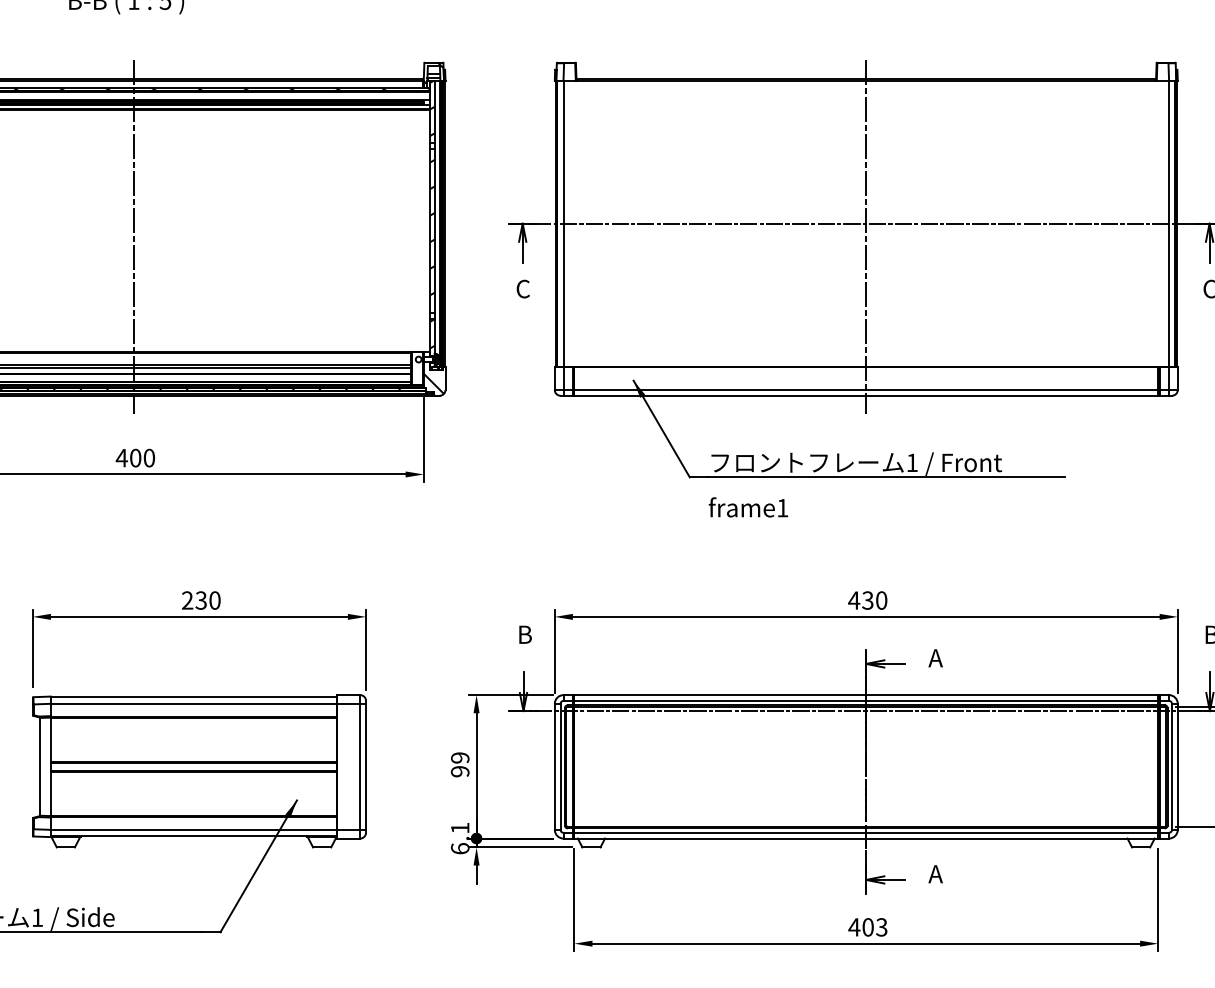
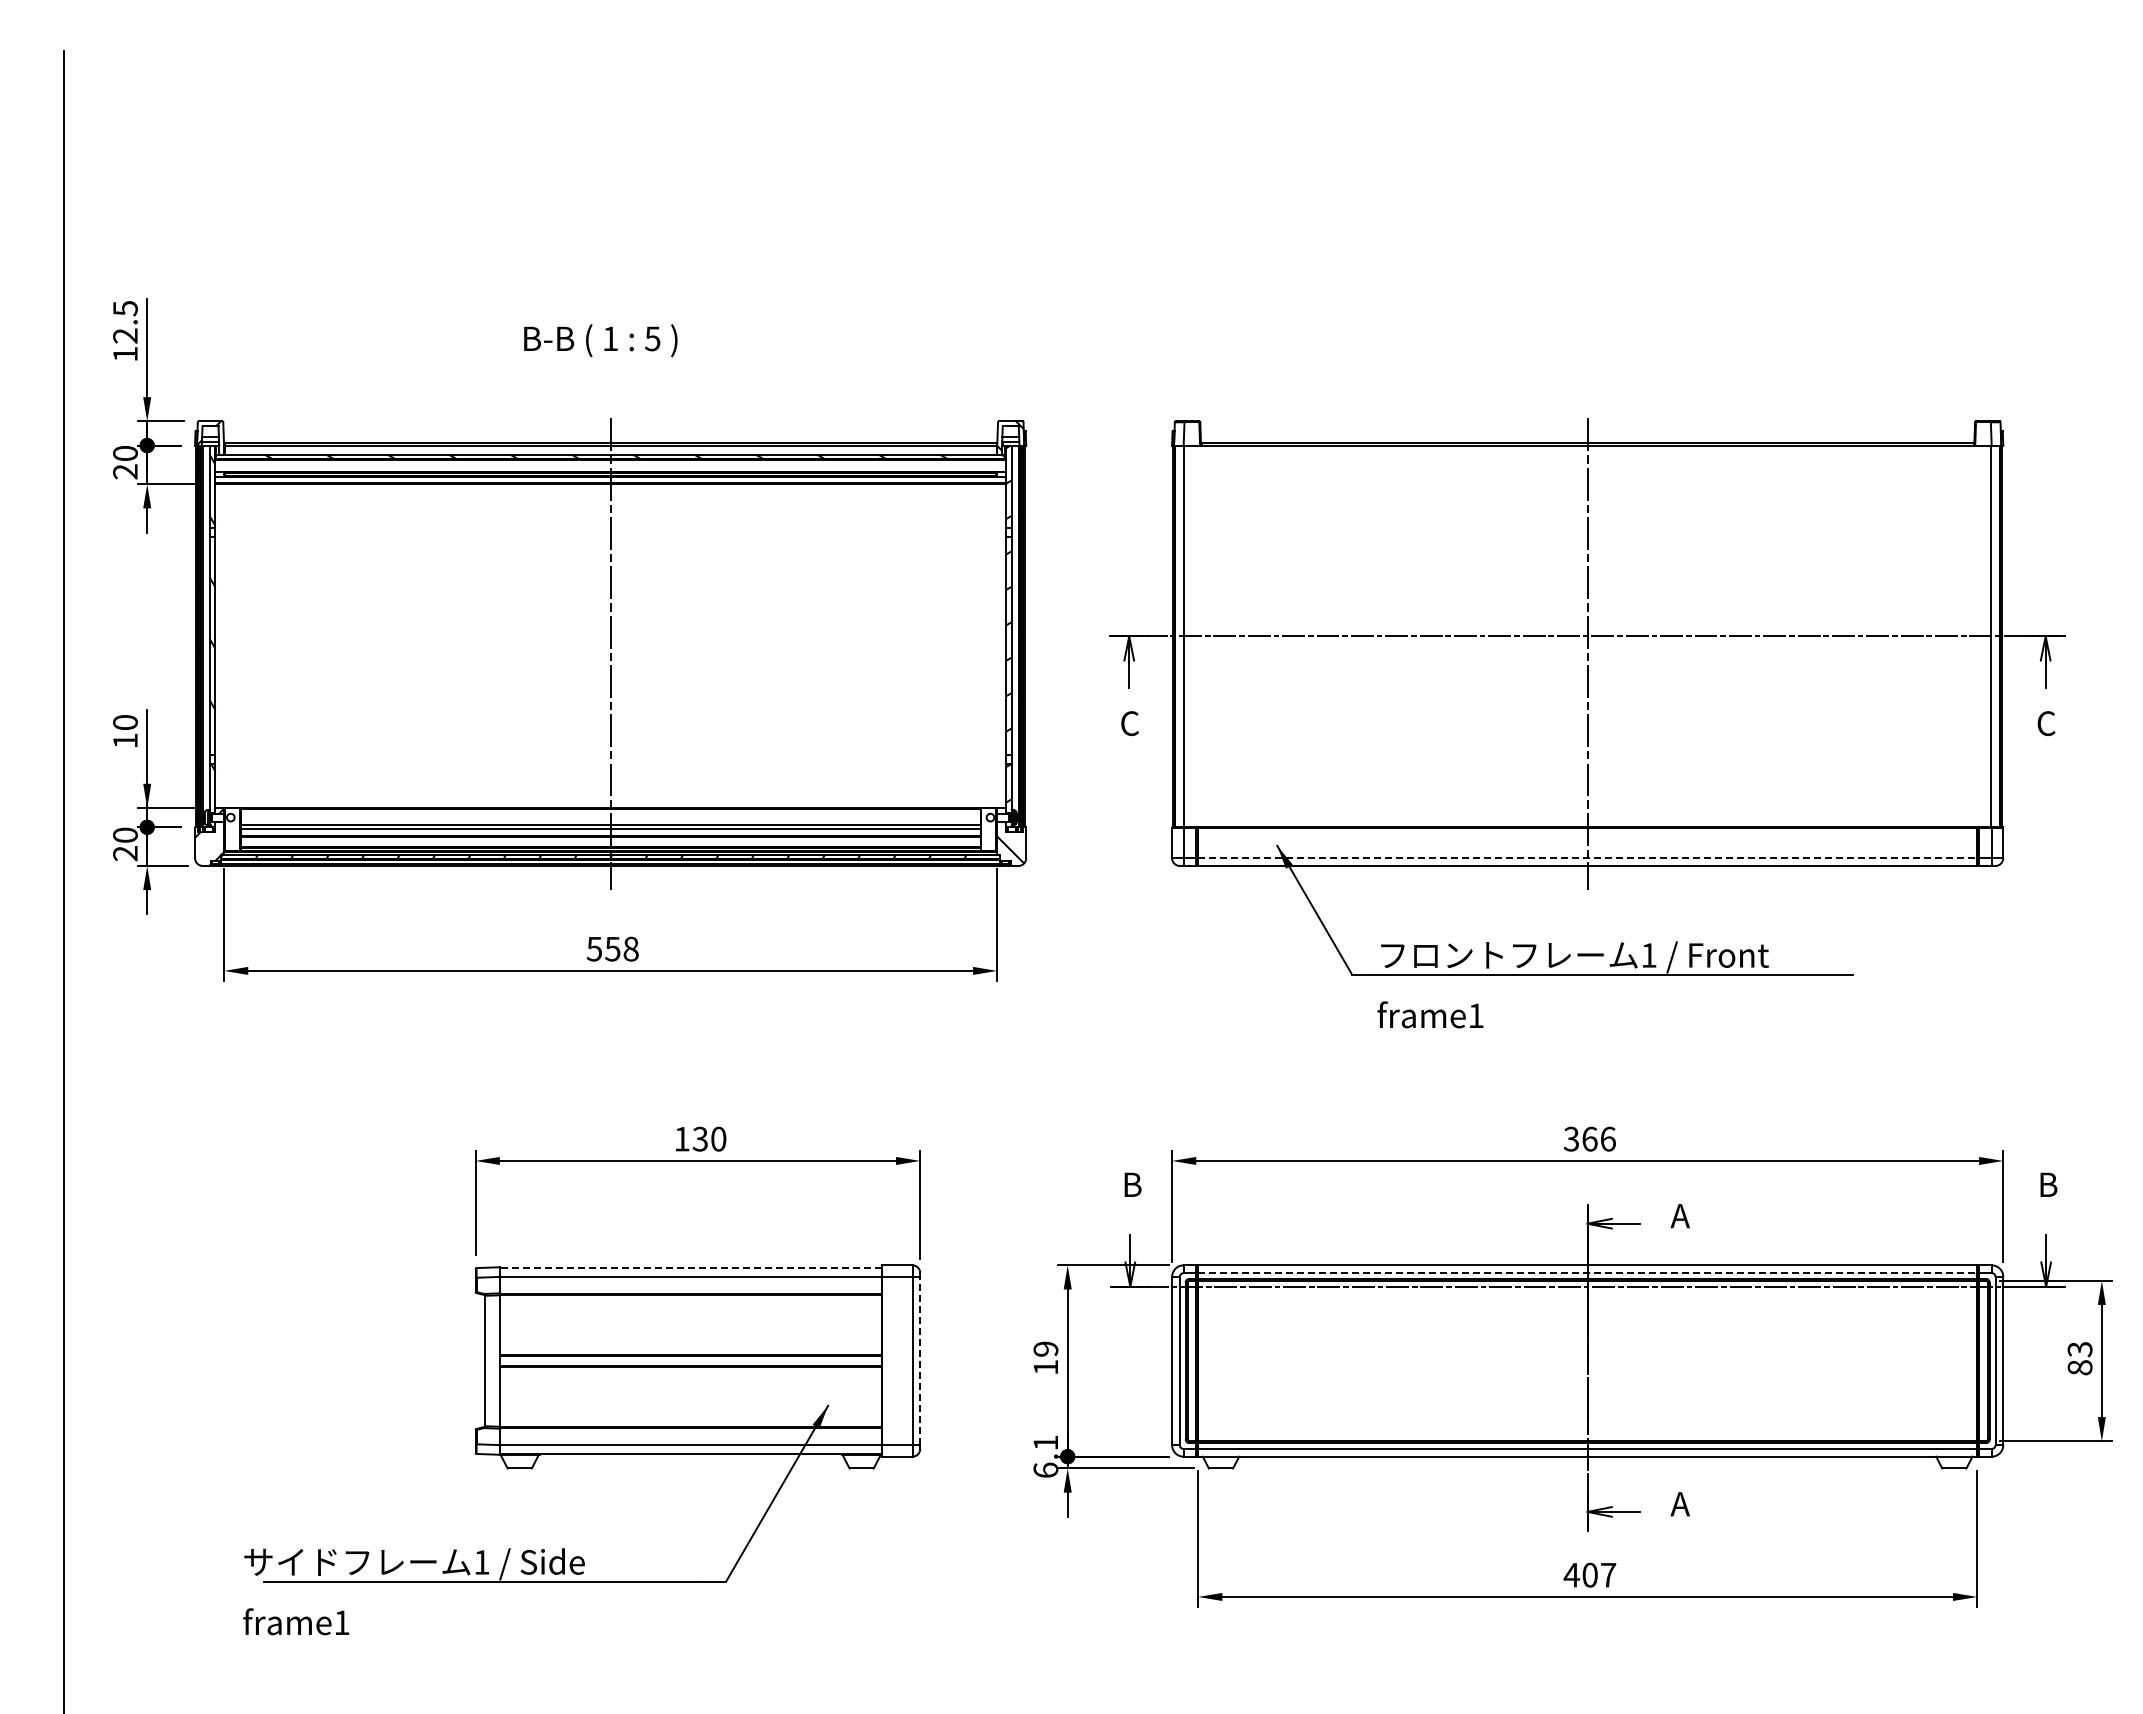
line: (866, 390) -> (1588, 858), solid -> dashed
text: (135, 457) -> (612, 948), 400 -> 558
text: (187, 600) -> (681, 1138), 230 -> 130
text: (867, 600) -> (1589, 1138), 430 -> 366
line: (193, 697) -> (690, 1268), solid -> dashed
line: (866, 701) -> (1588, 1273), solid -> dashed
line: (366, 766) -> (920, 1360), solid -> dashed
text: (459, 771) -> (1045, 1367), 99 -> 19
text: (881, 926) -> (1608, 1574), 403 -> 407

